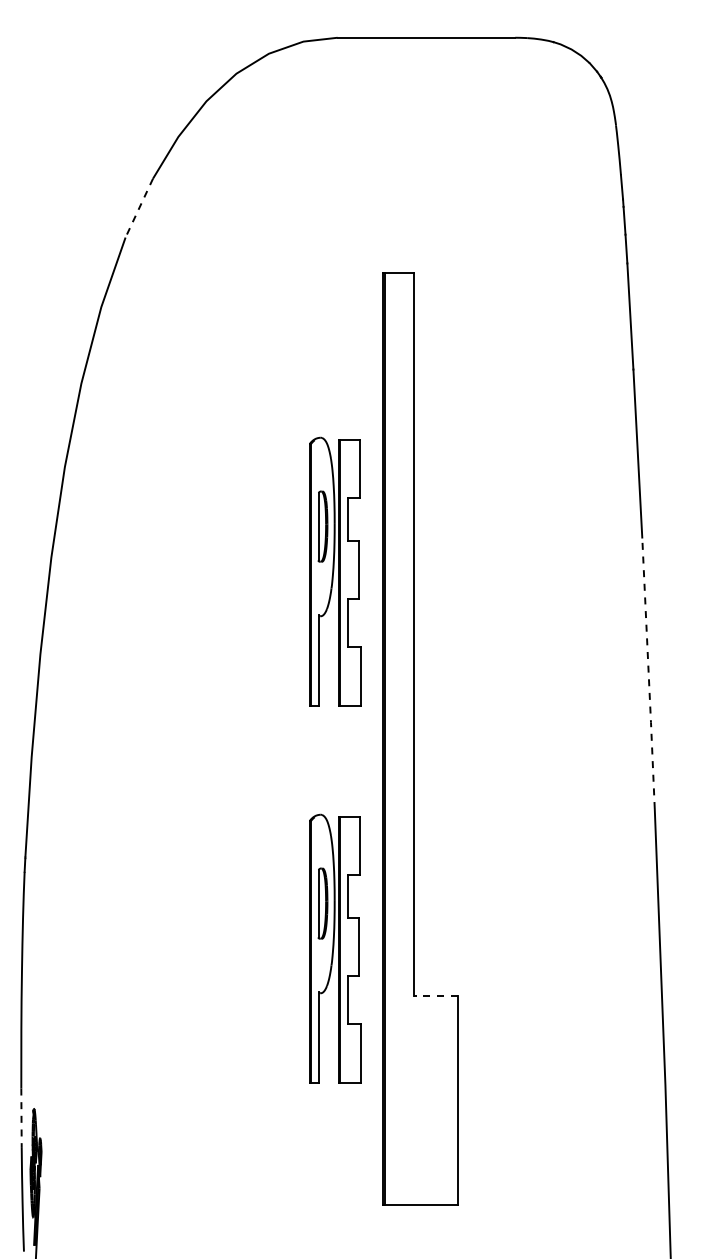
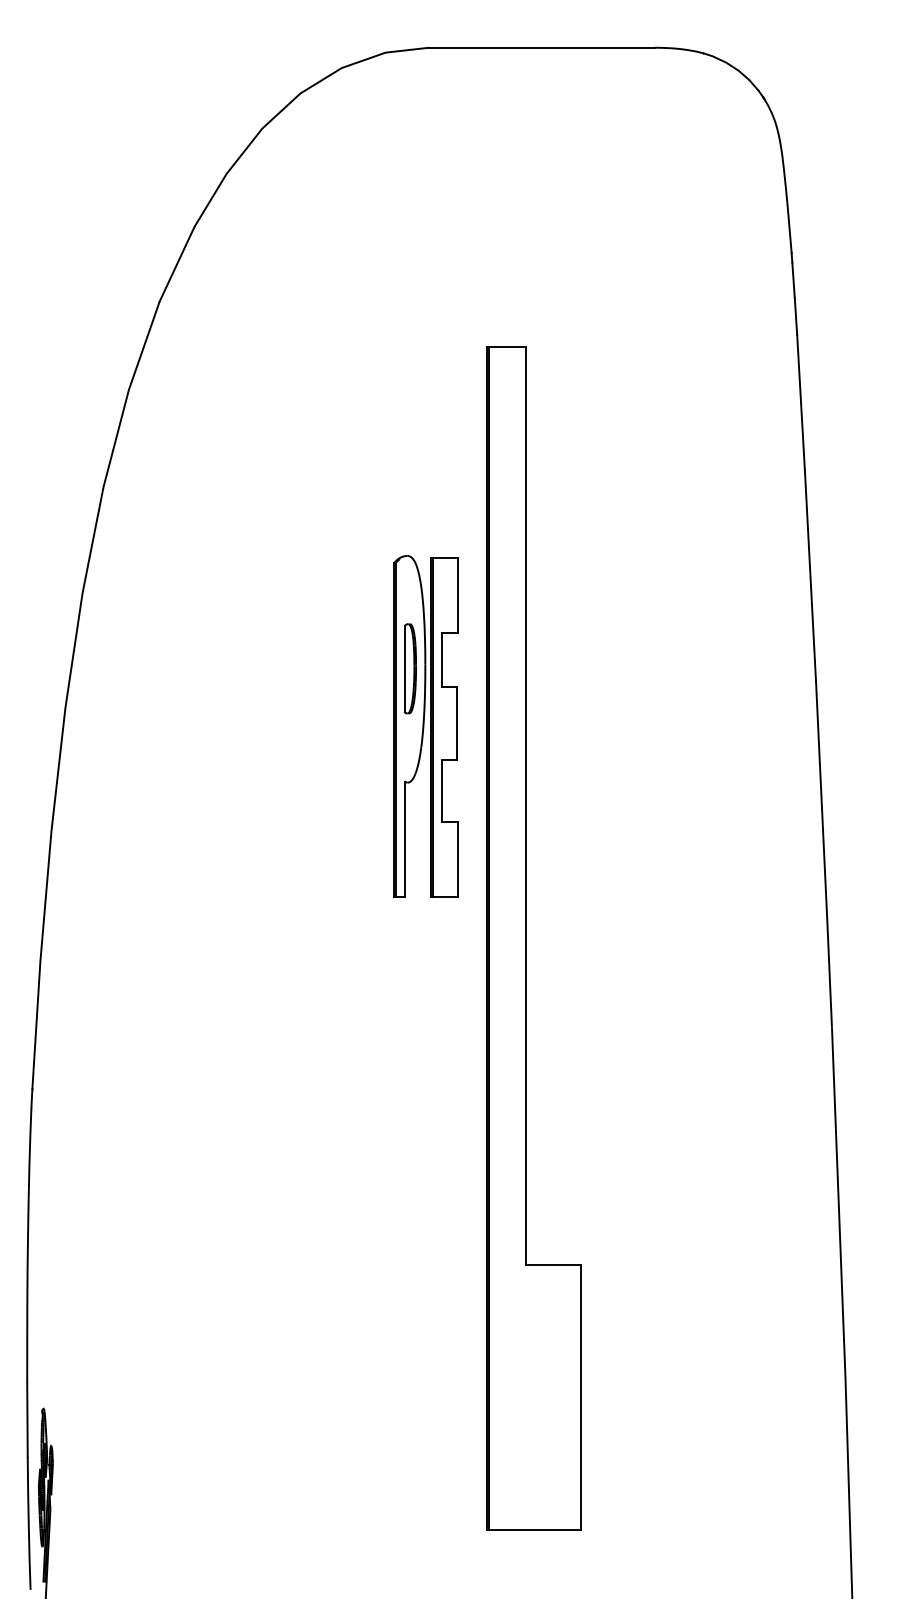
line: (139, 208) -> (177, 264), dashed -> solid
line: (648, 673) -> (823, 855), dashed -> solid
part: (335, 948) -> (426, 1204), removed
line: (435, 996) -> (553, 1265), dashed -> solid
line: (21, 1118) -> (27, 1420), dashed -> solid

